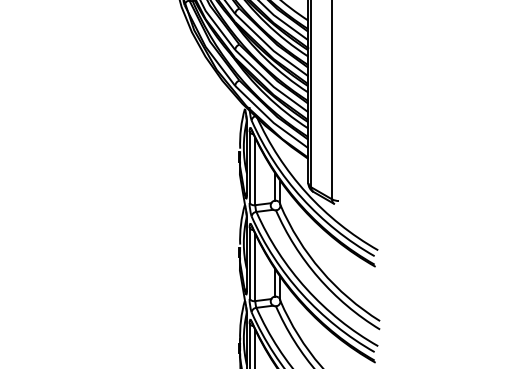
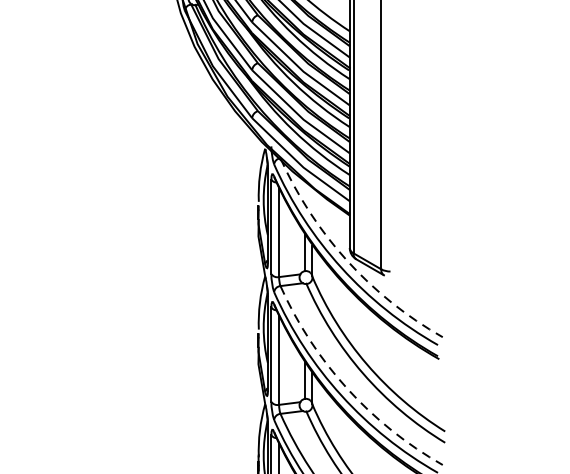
arc: (306, 192) -> (347, 260), solid -> dashed
arc: (306, 288) -> (347, 388), solid -> dashed

